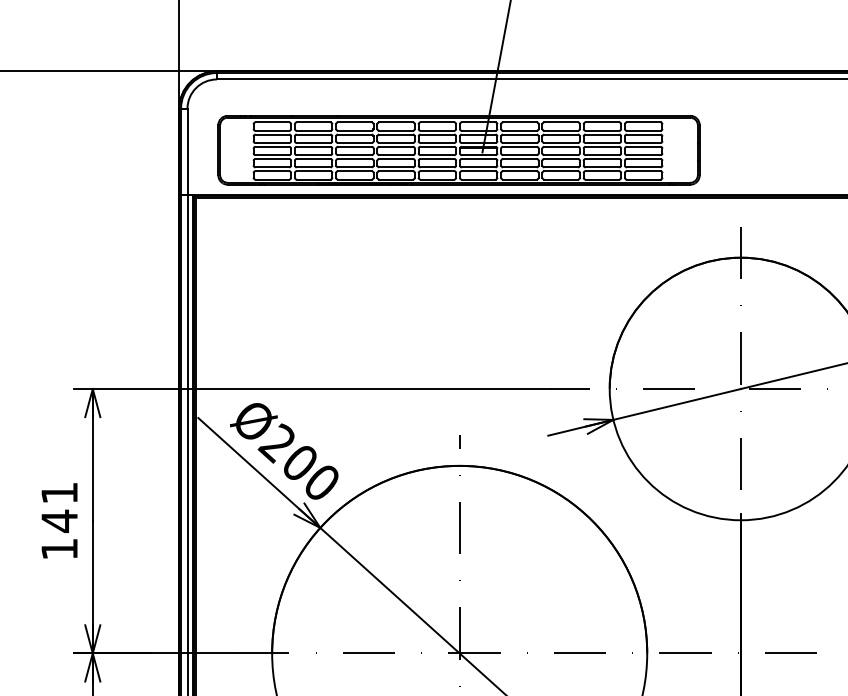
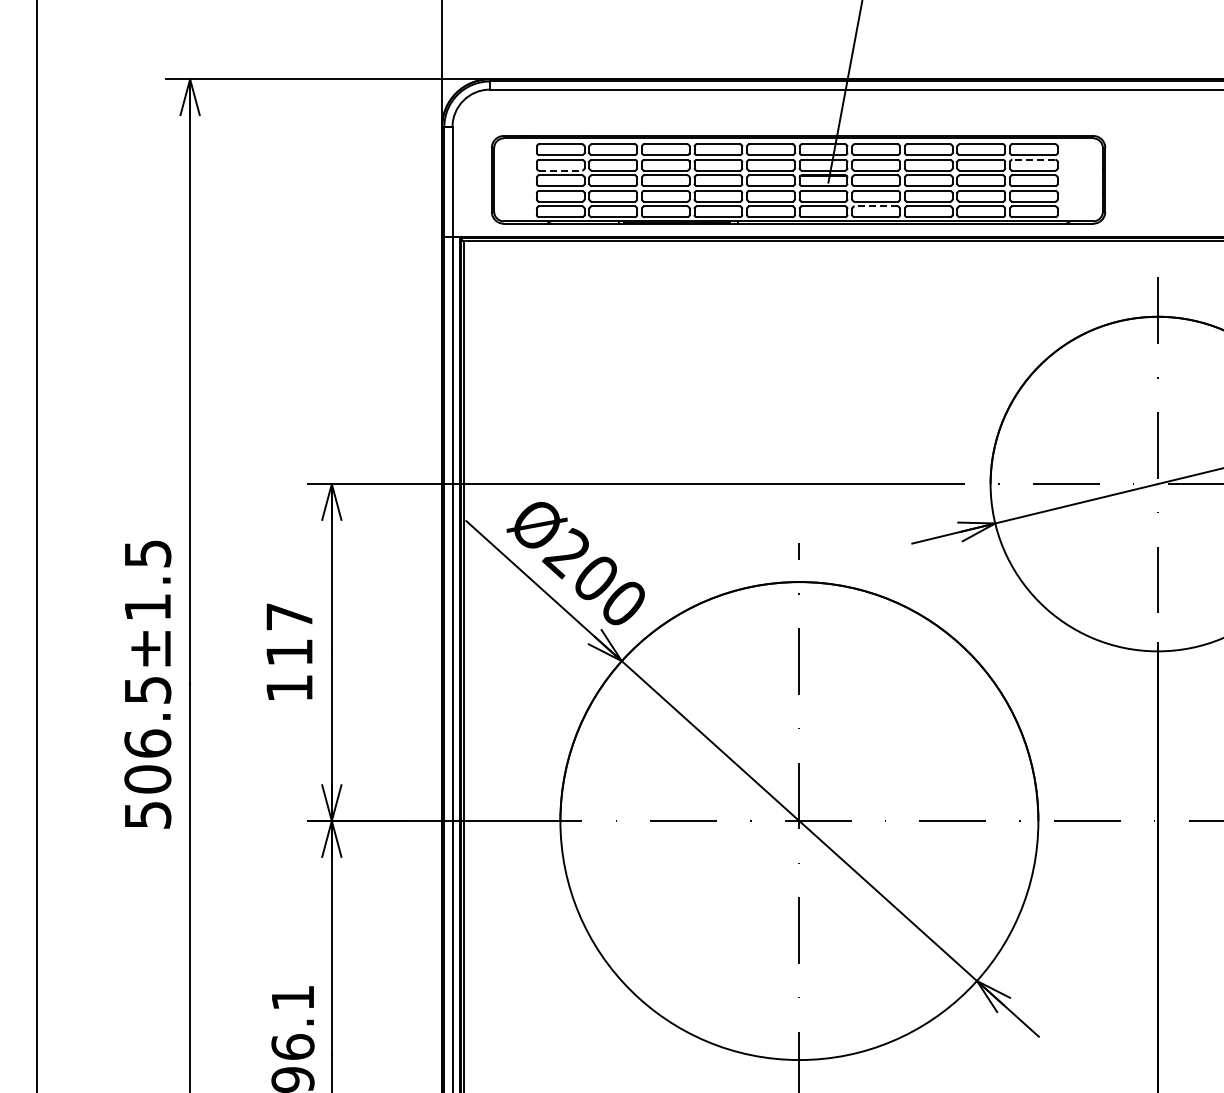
line: (643, 134) -> (1033, 159), solid -> dashed
line: (272, 142) -> (560, 170), solid -> dashed
line: (520, 171) -> (876, 206), solid -> dashed
text: (59, 507) -> (289, 635), 141 -> 117

